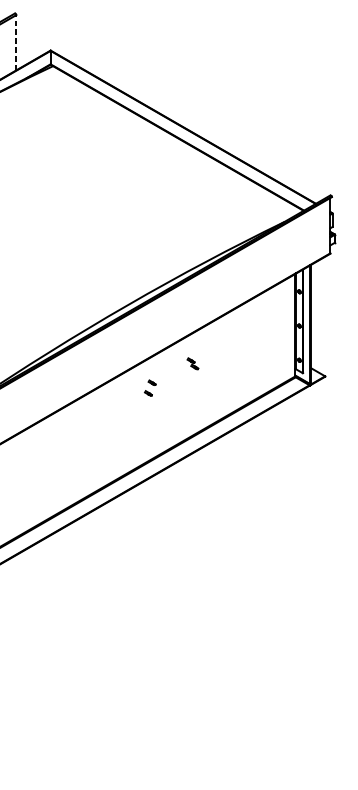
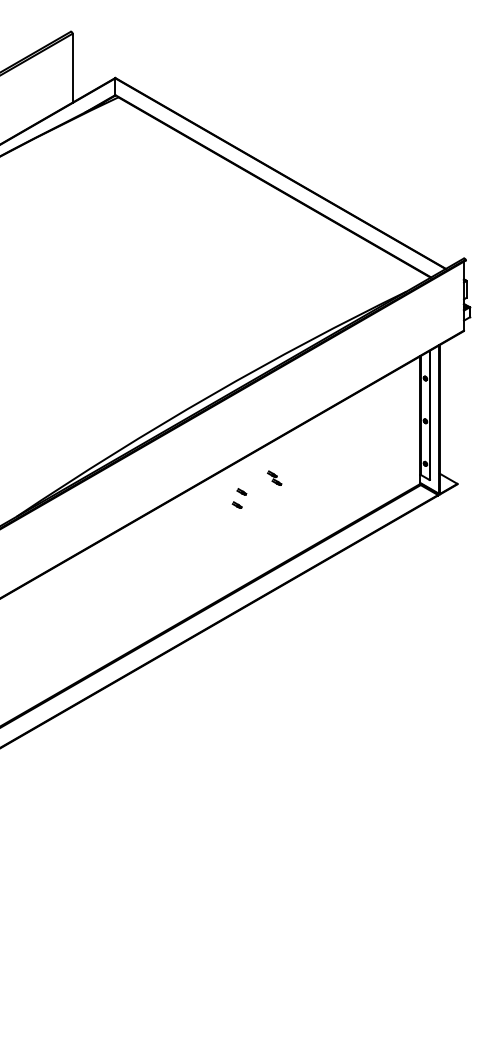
line: (16, 42) -> (72, 67), dashed -> solid
part: (192, 363) -> (274, 477), moved

